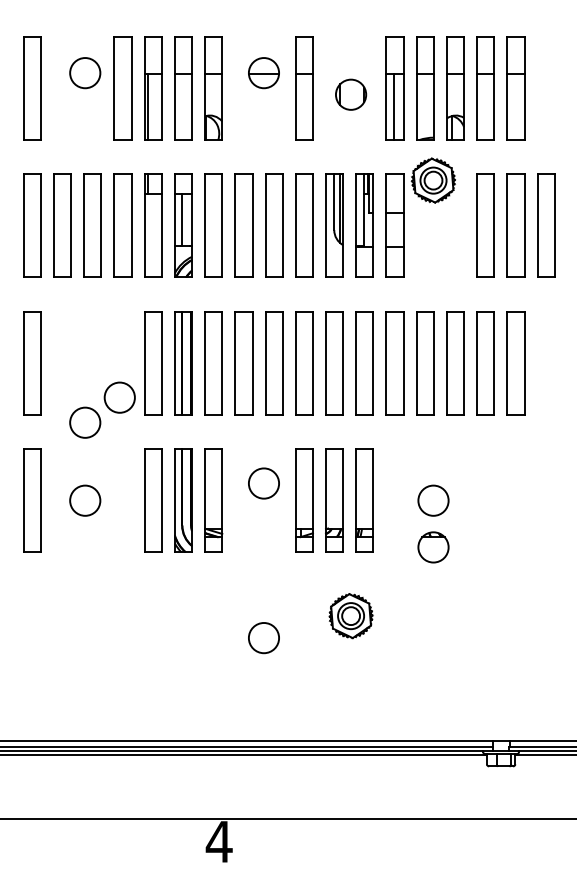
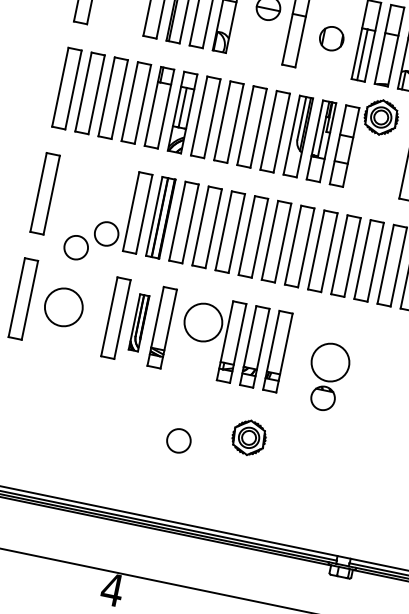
circle: (263, 483) -> (203, 322), size x1.6
circle: (85, 500) -> (64, 307), size x1.6
part: (183, 500) -> (139, 322), size x0.7
circle: (433, 500) -> (330, 362), size x1.6

